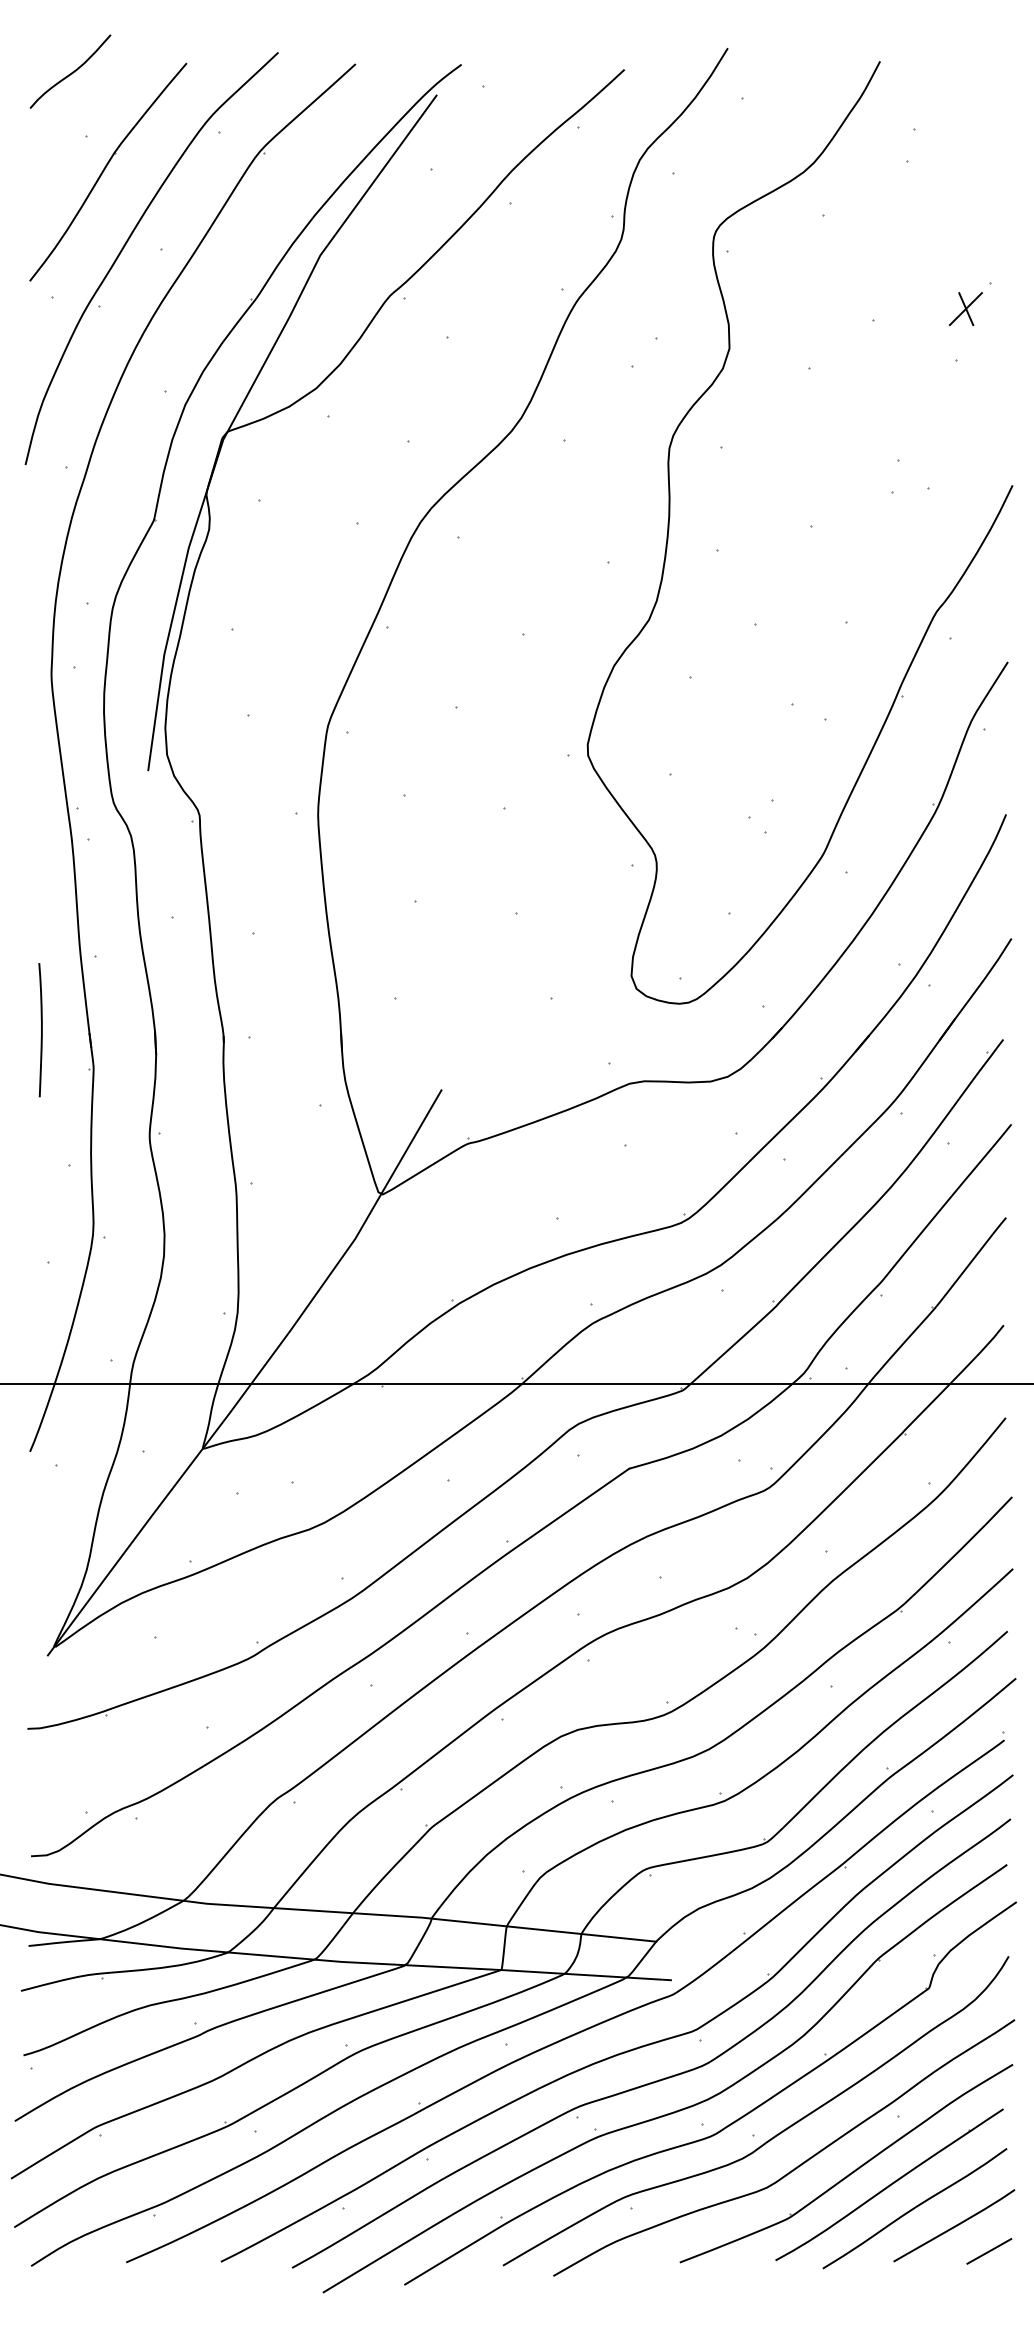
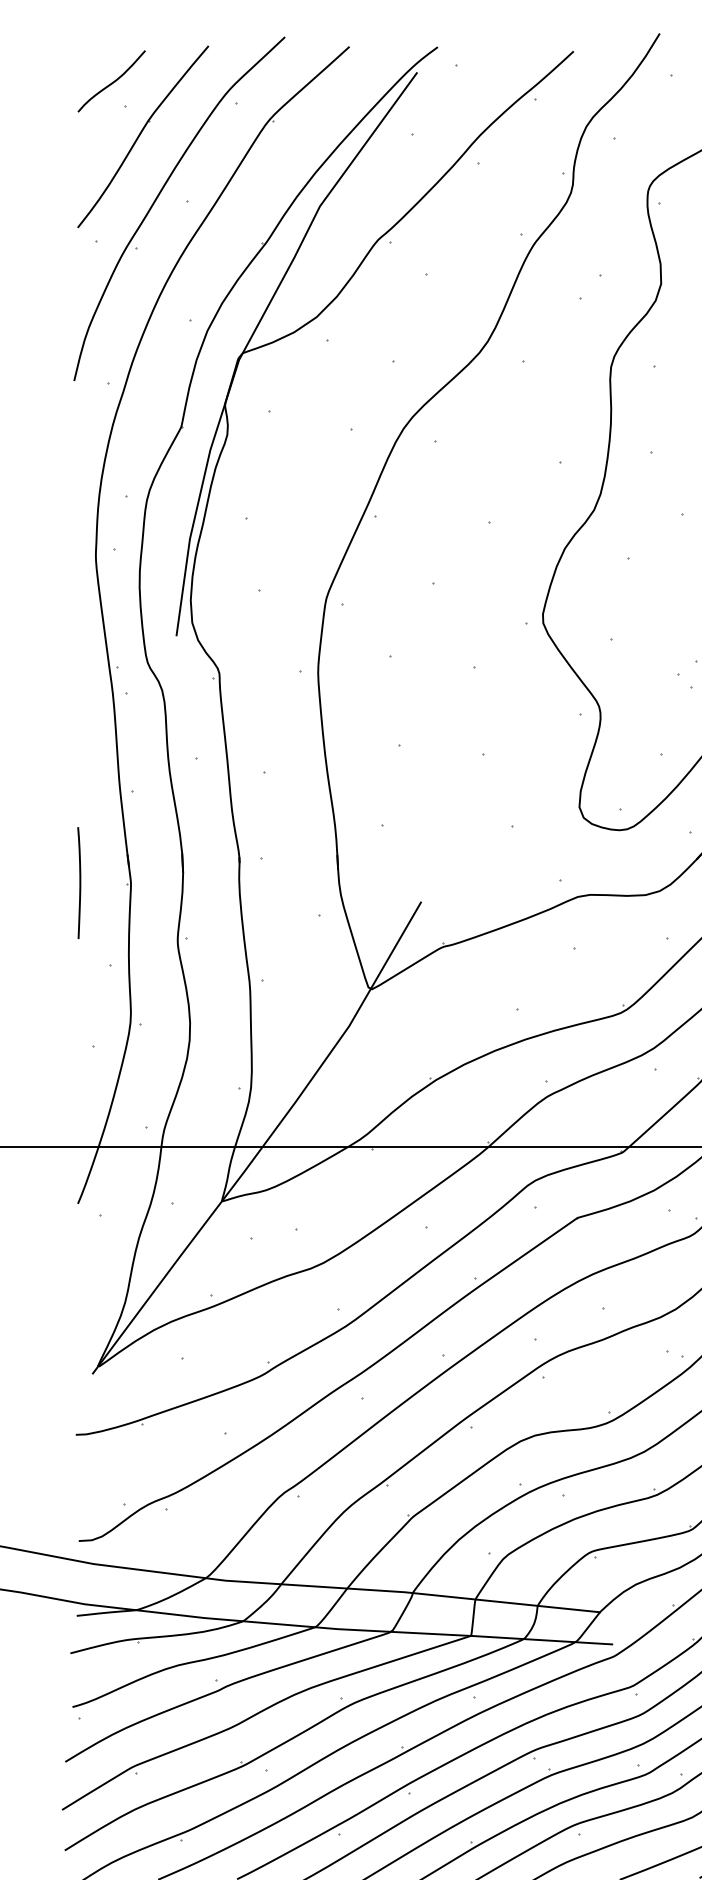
curve: (71, 72) -> (112, 82), moved
curve: (41, 1030) -> (80, 883), moved

